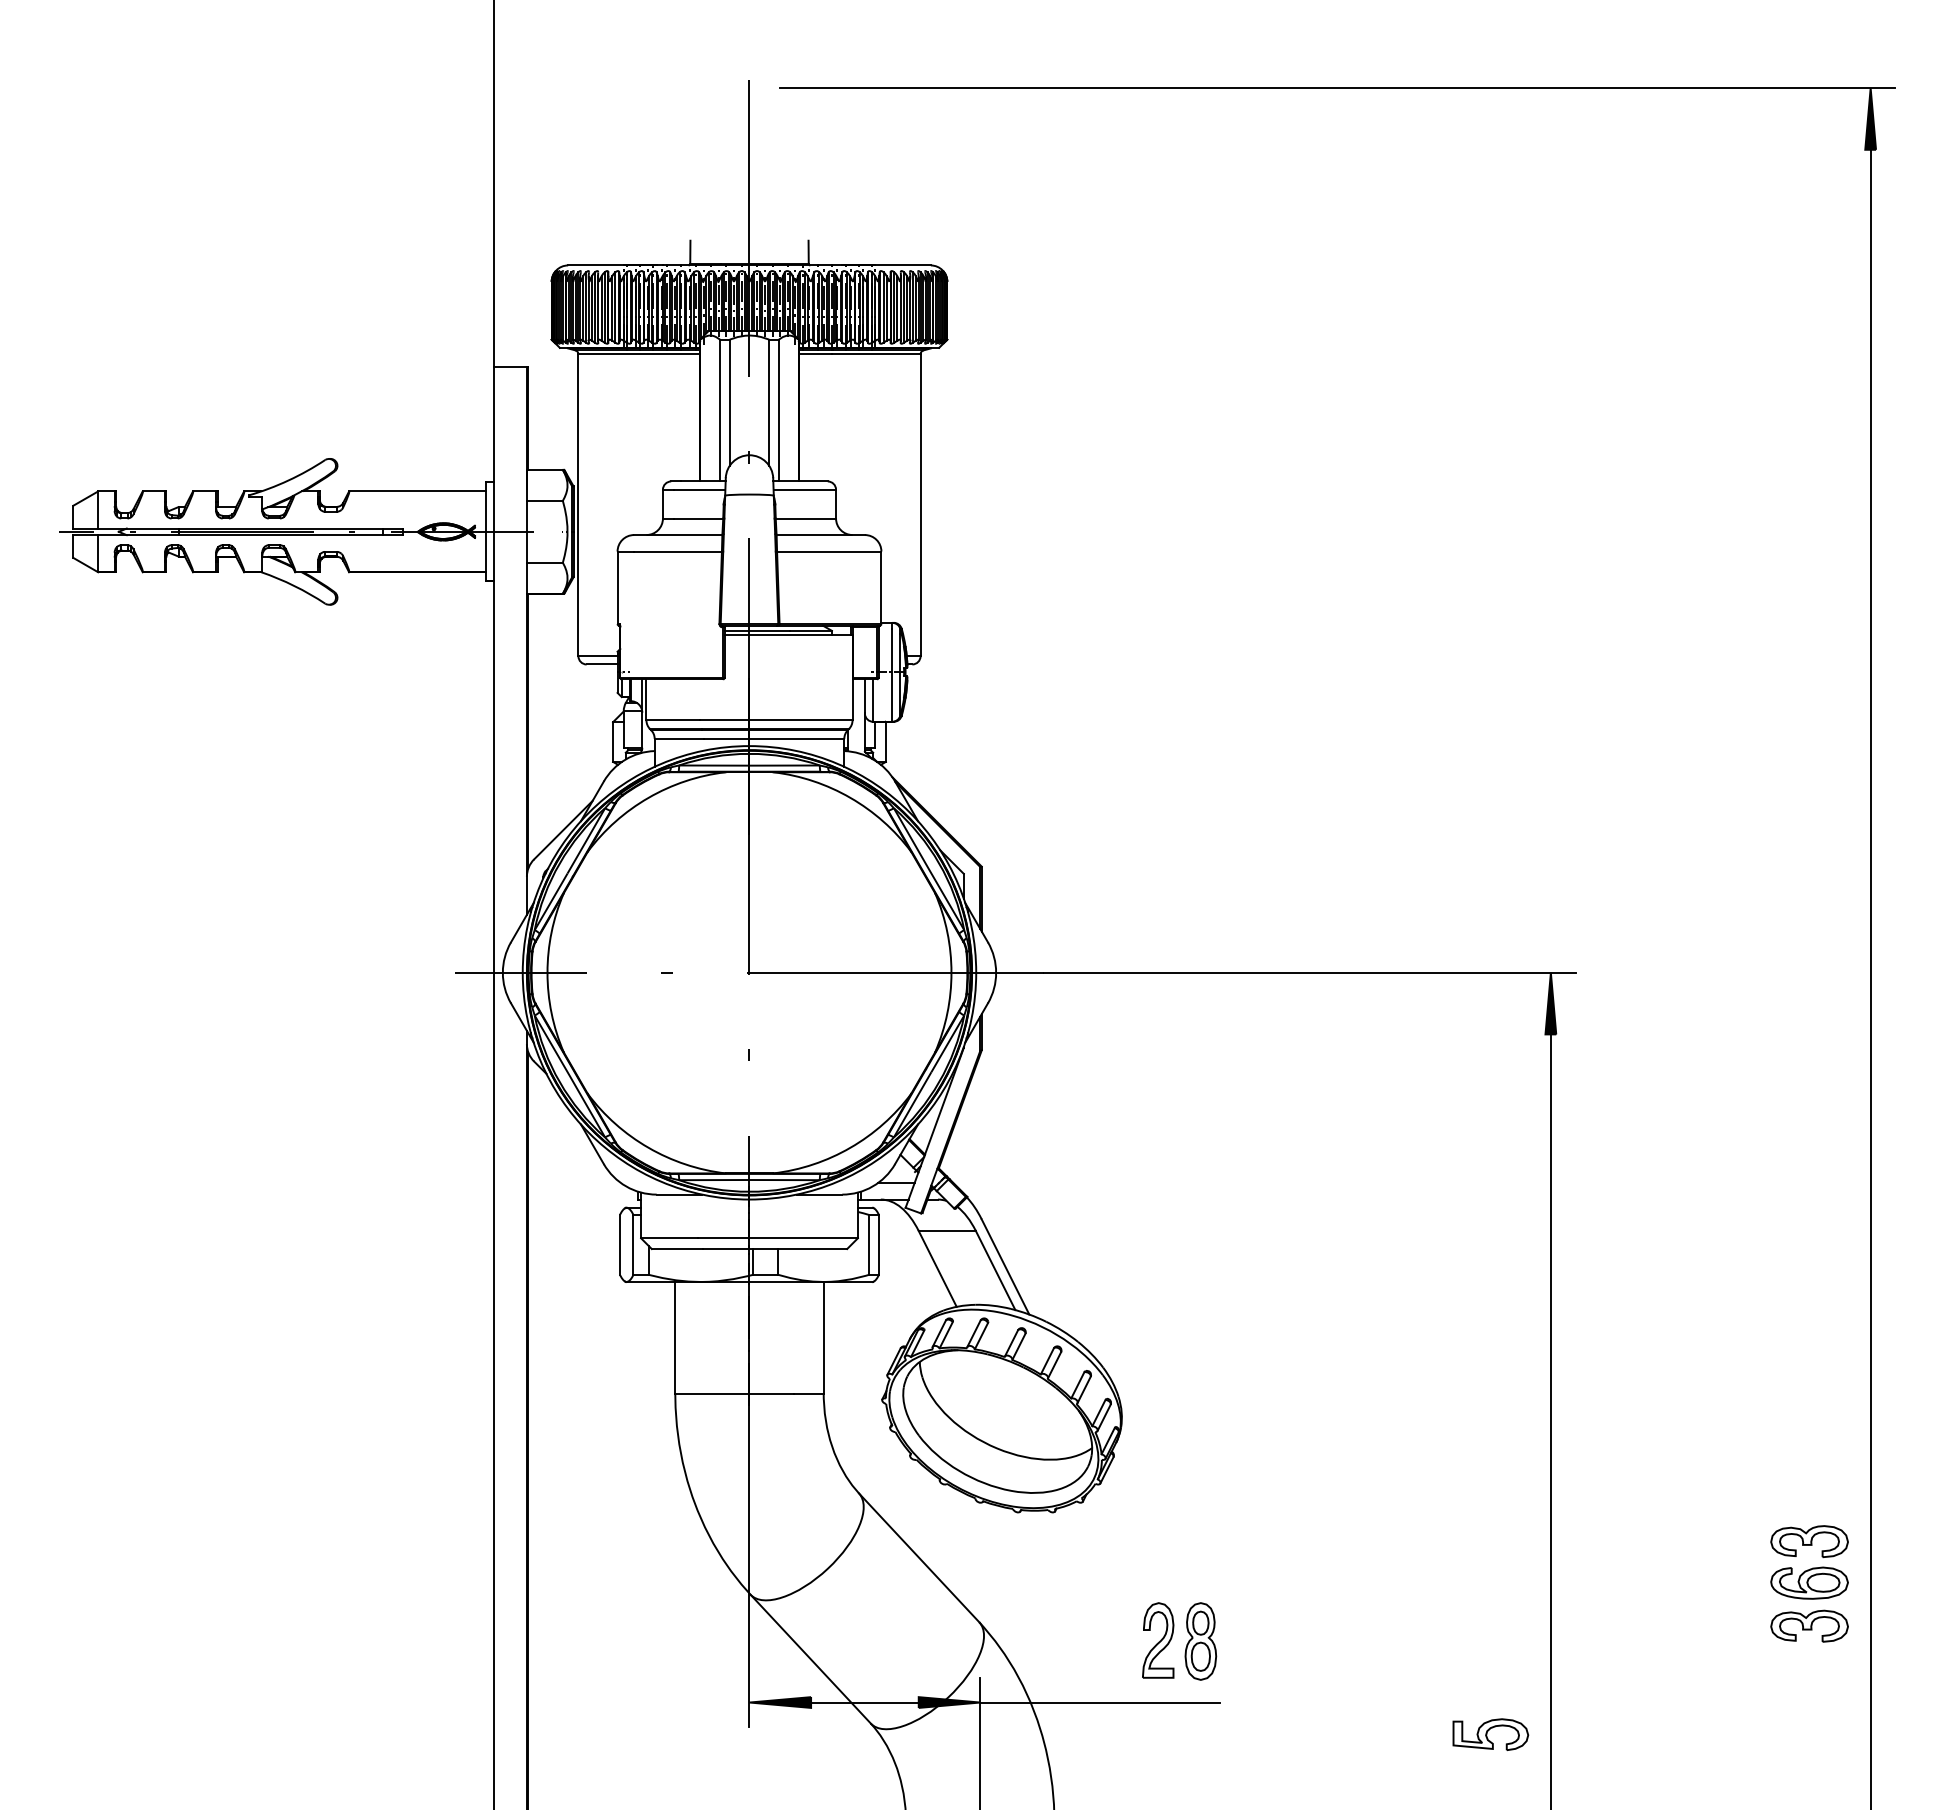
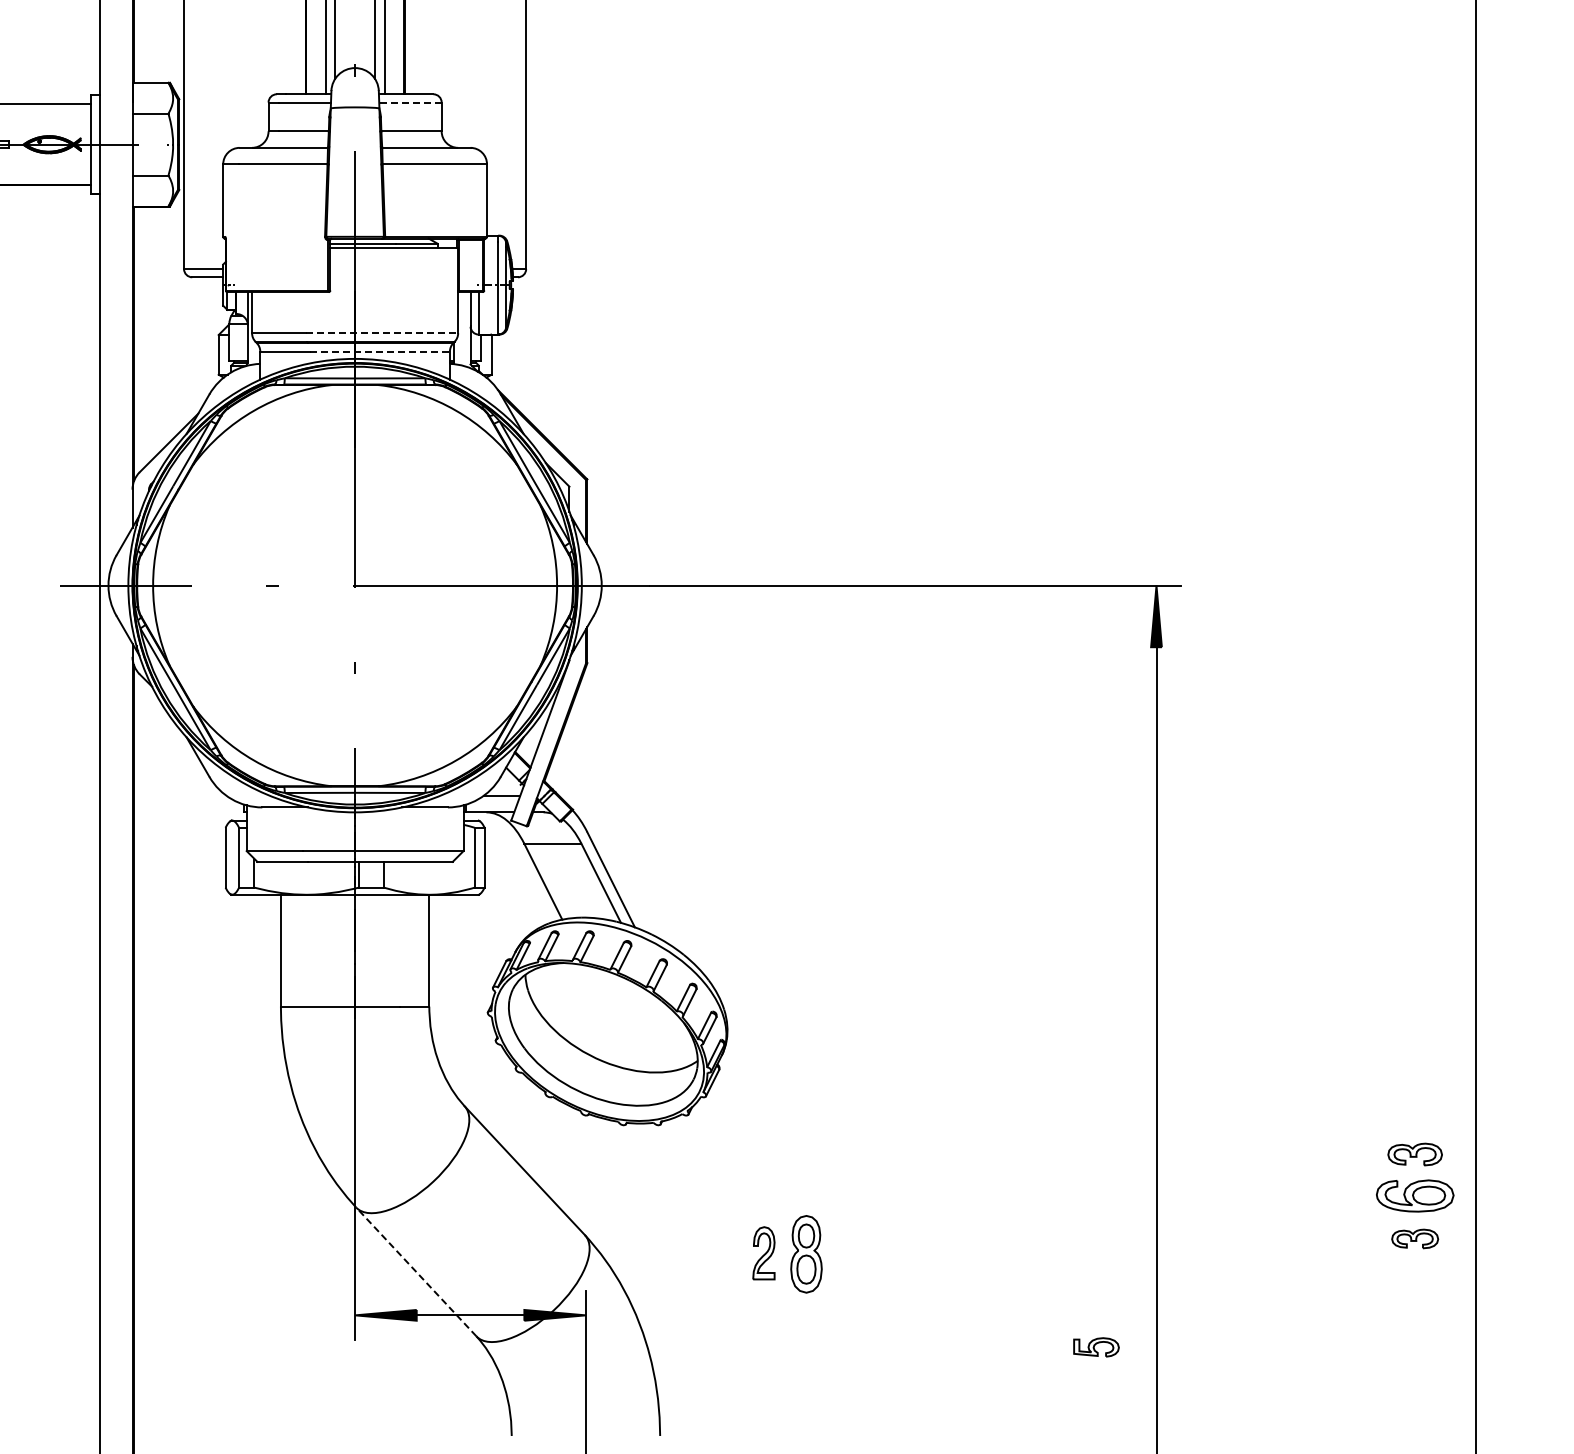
line: (804, 489) -> (410, 102), solid -> dashed
line: (776, 720) -> (382, 333), solid -> dashed
line: (774, 738) -> (380, 351), solid -> dashed
part: (1809, 1541) -> (1415, 1154), size x0.7
part: (1809, 1625) -> (1415, 1238), size x0.6
part: (1158, 1640) -> (764, 1253), size x0.7
line: (810, 1658) -> (416, 1271), solid -> dashed
line: (1100, 1702) -> (706, 1315), removed
part: (1490, 1734) -> (1096, 1347), size x0.6

